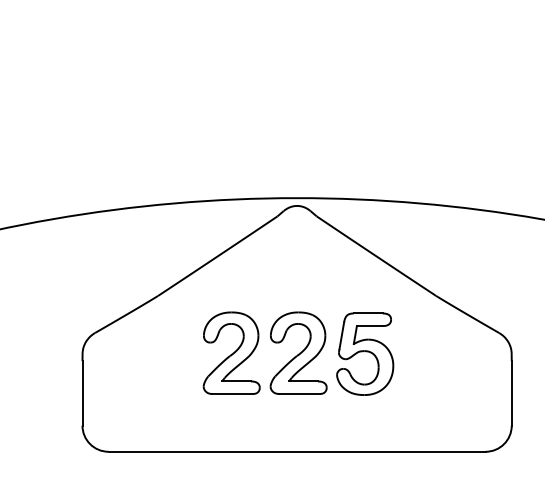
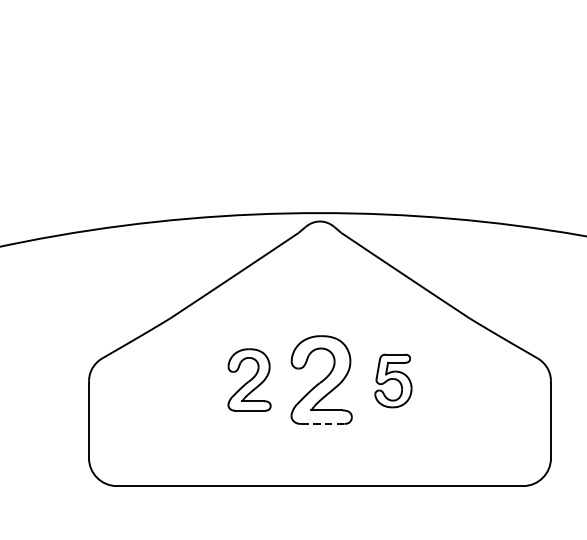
part: (231, 352) -> (249, 379), size x0.7
part: (365, 353) -> (393, 380), size x0.6
line: (299, 393) -> (322, 423), solid -> dashed

